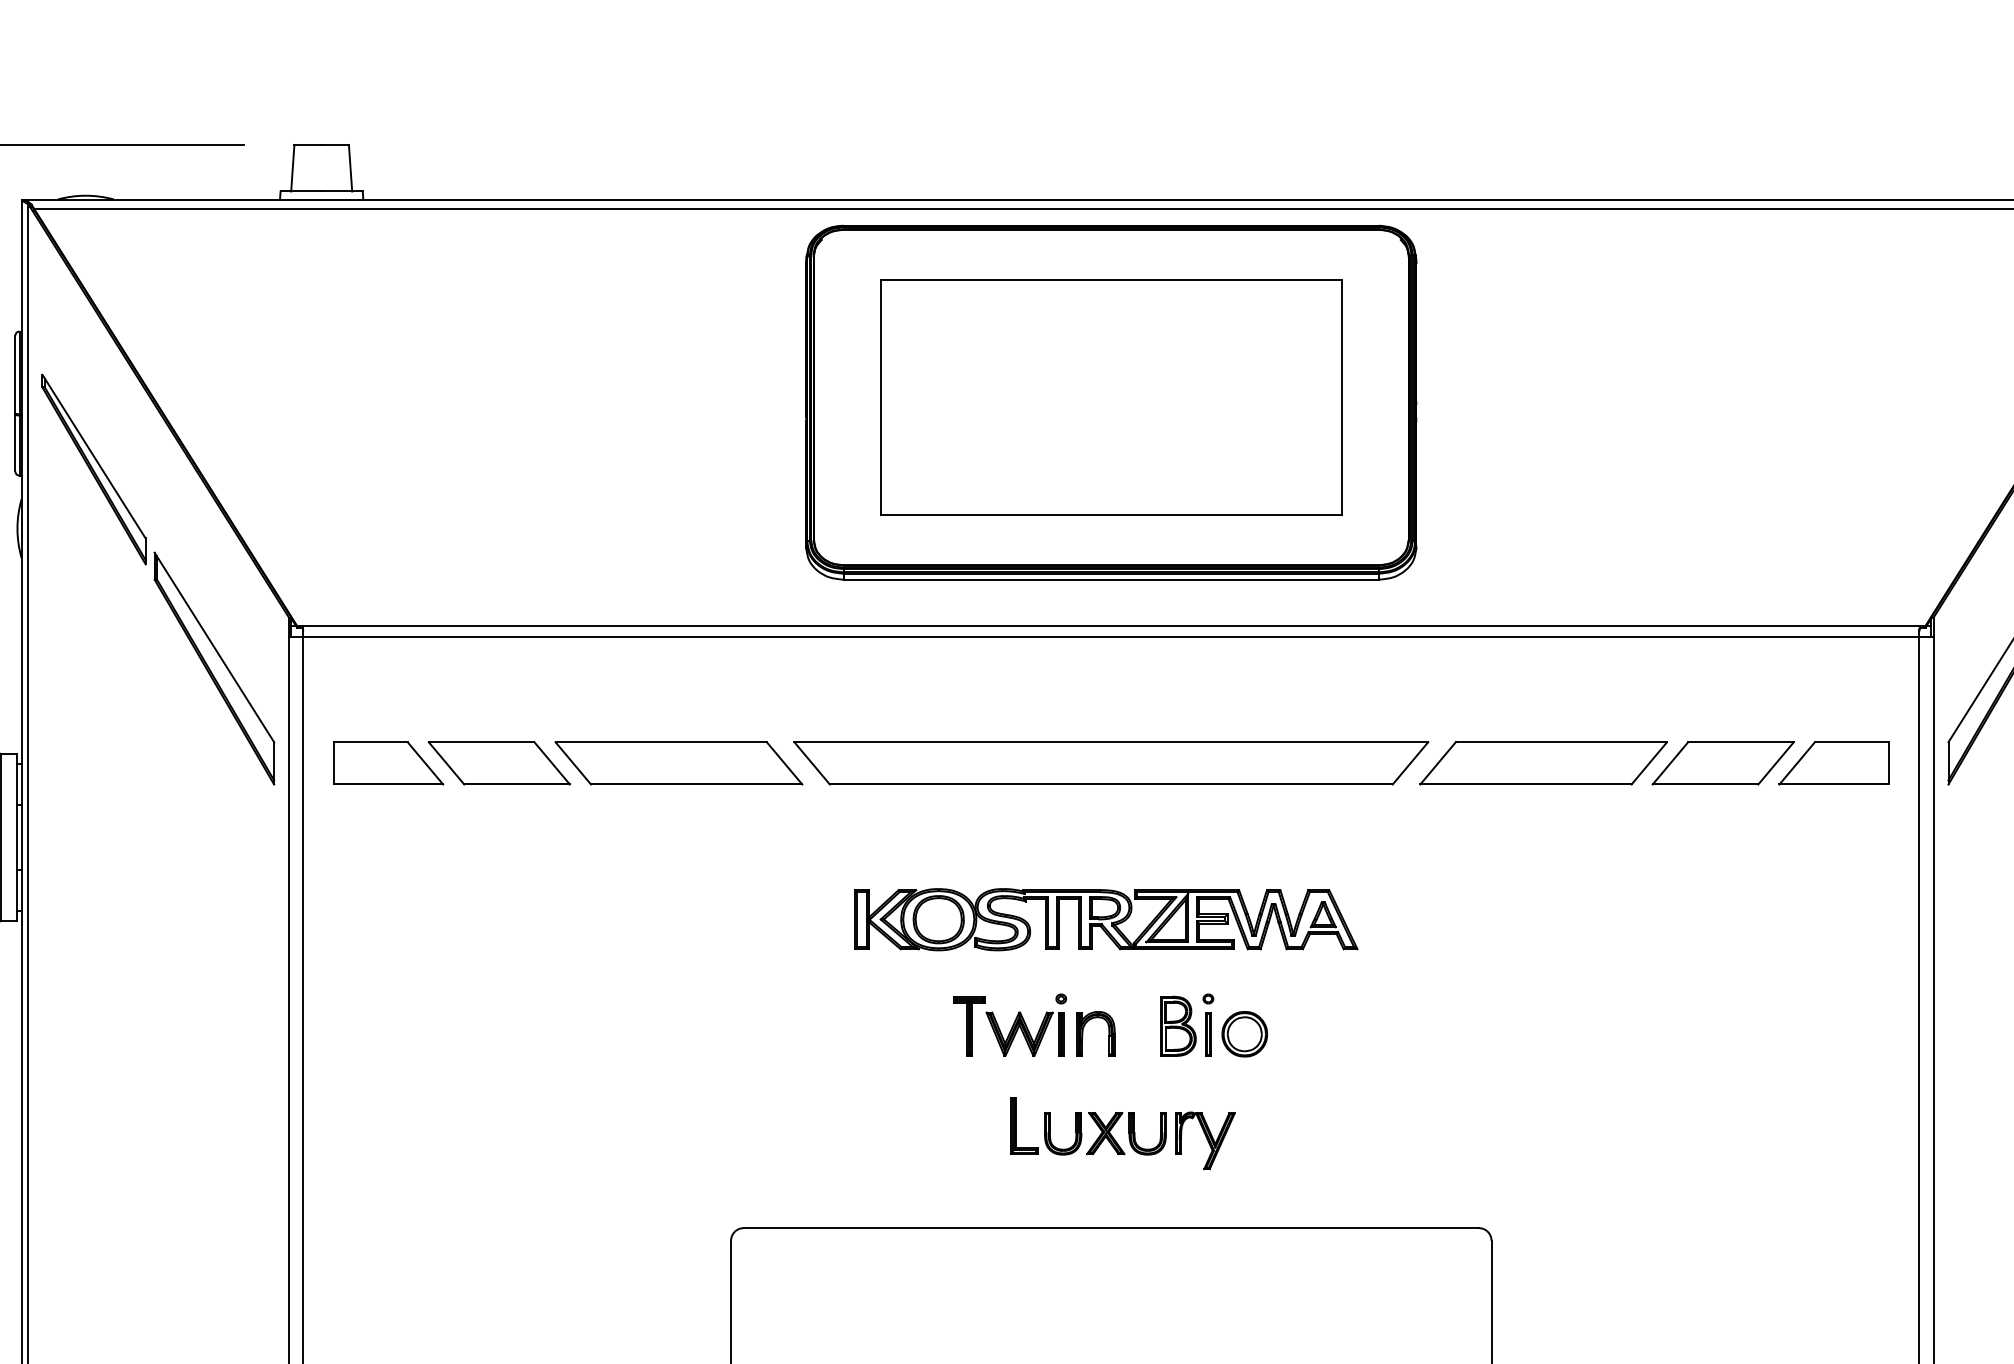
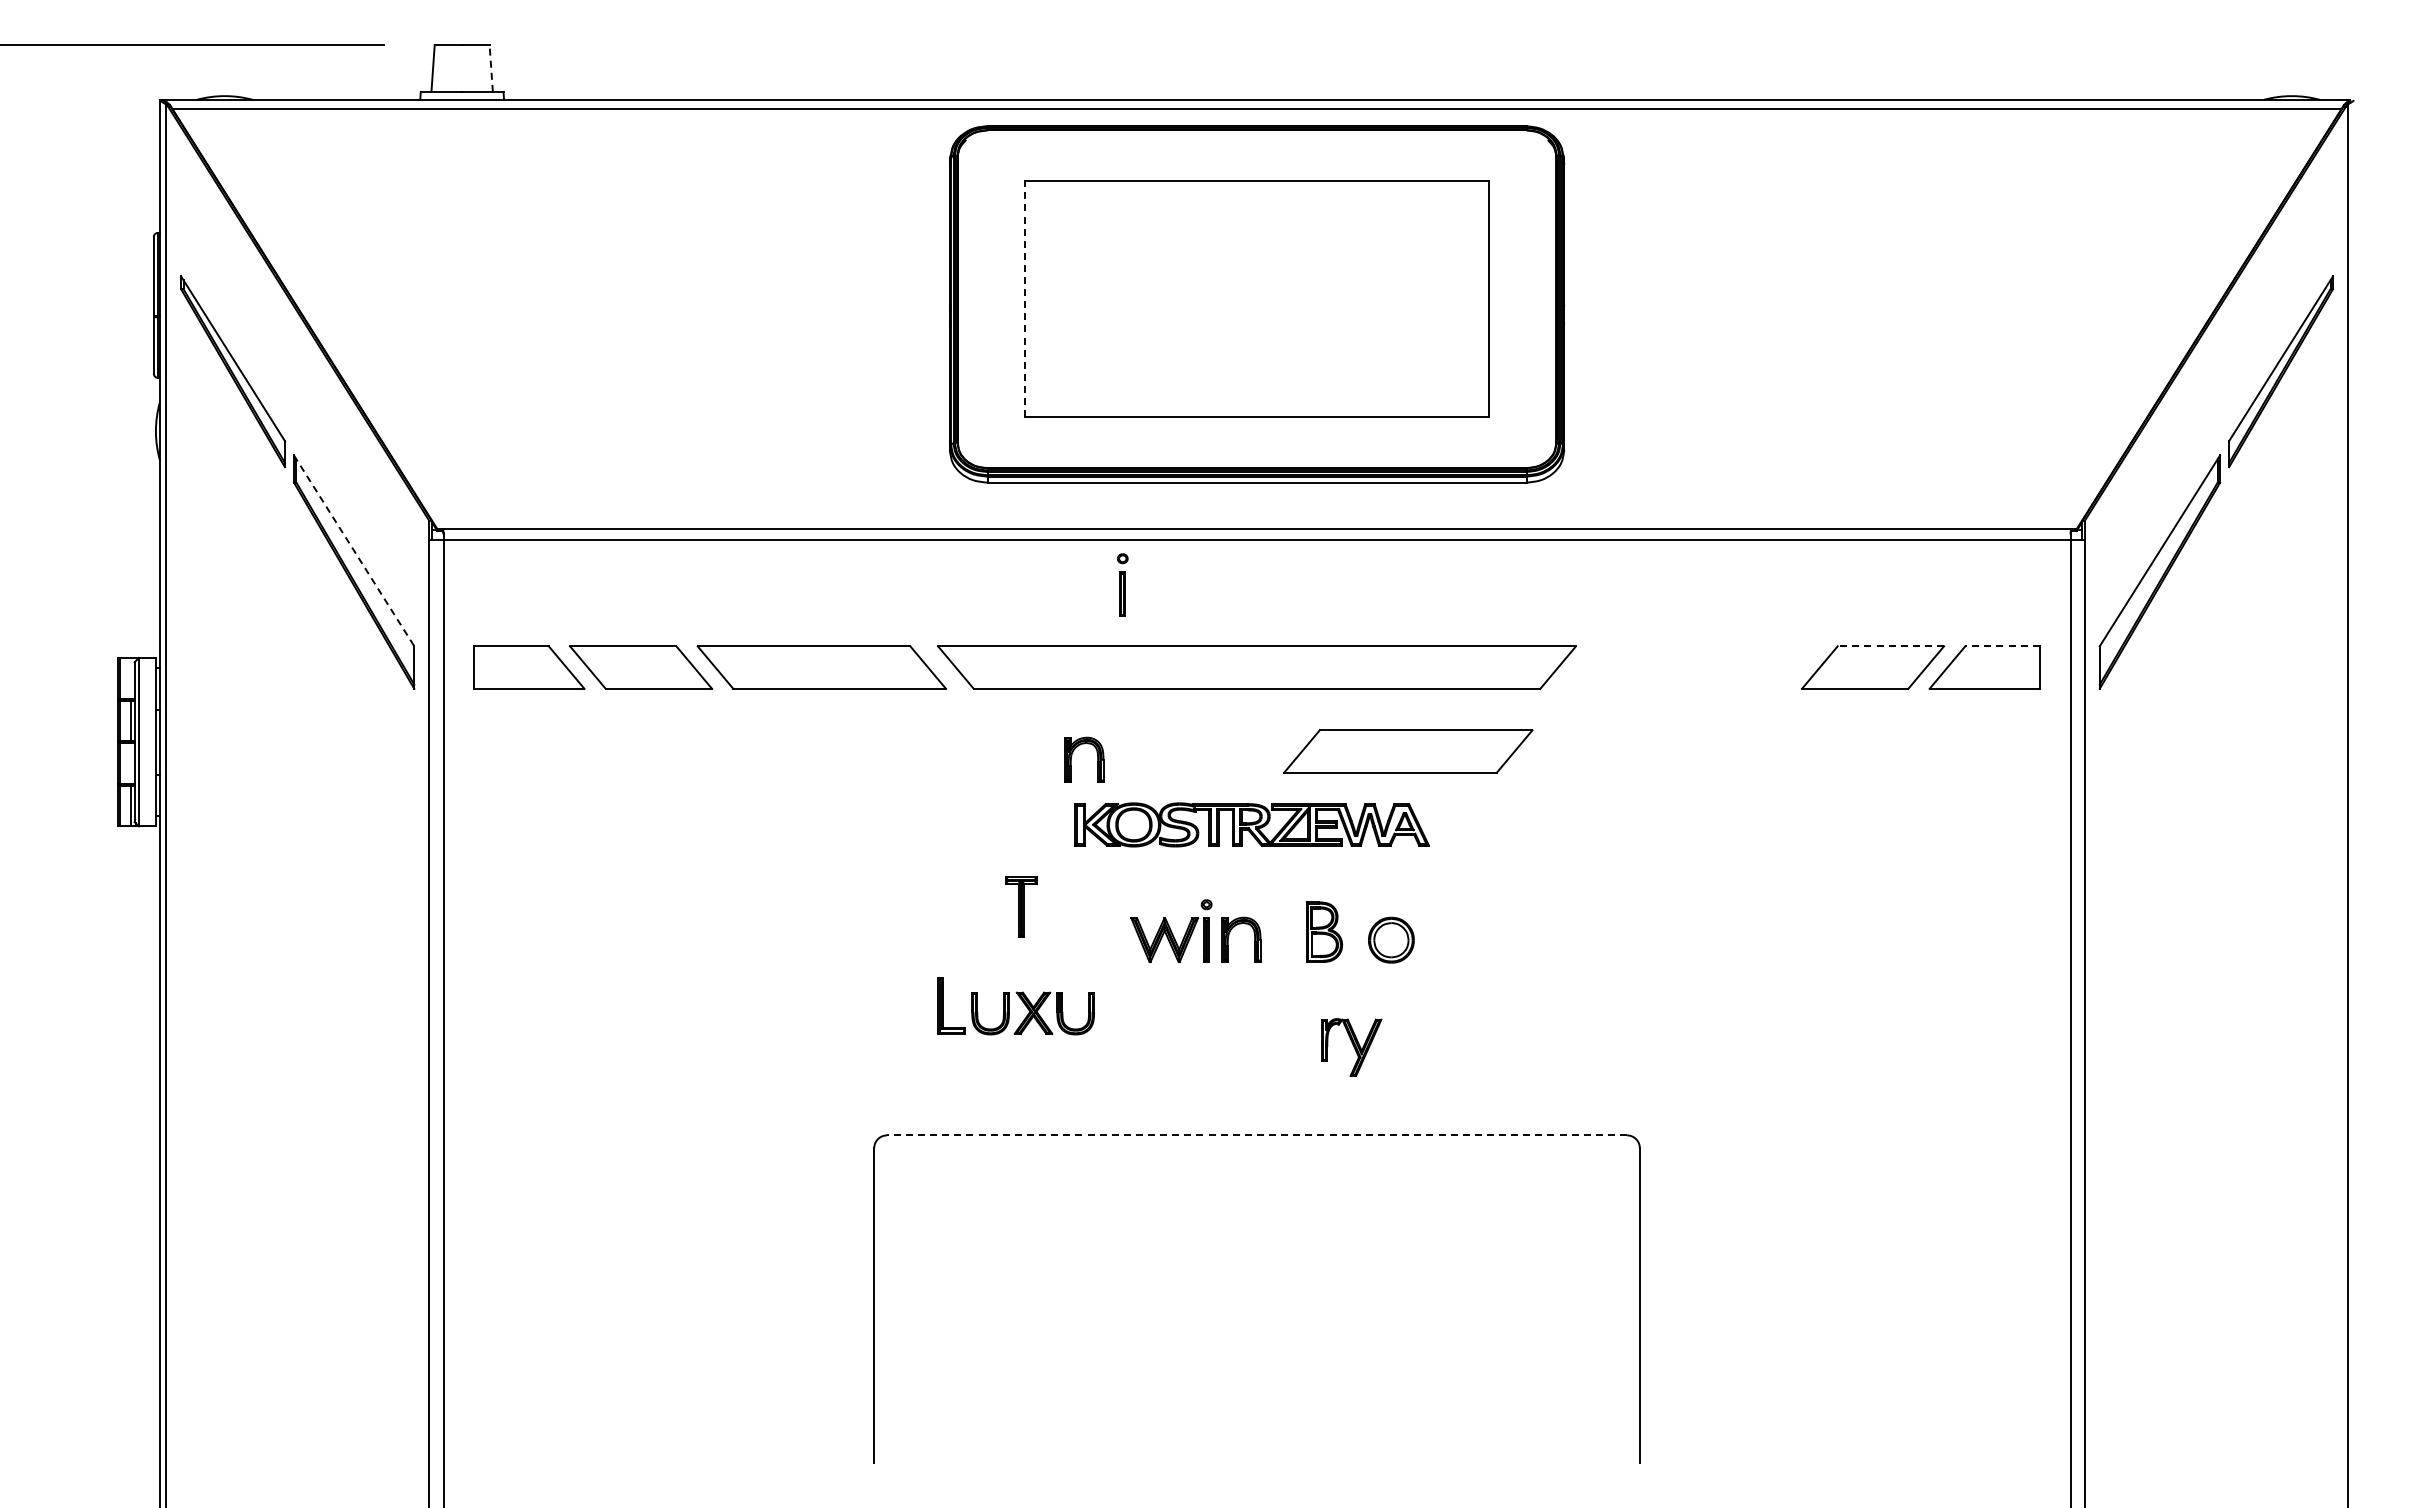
line: (350, 167) -> (491, 67), solid -> dashed
line: (881, 397) -> (1025, 299), solid -> dashed
line: (214, 647) -> (354, 550), solid -> dashed
line: (1740, 742) -> (1890, 646), solid -> dashed
line: (1851, 742) -> (2002, 646), solid -> dashed
part: (1543, 763) -> (1408, 751), moved
part: (927, 851) -> (1072, 756), added
part: (1105, 919) -> (1251, 824), size x0.7
part: (1208, 1024) -> (1122, 584), moved
part: (969, 1025) -> (1021, 906), moved
part: (1087, 1126) -> (1015, 1006), moved
line: (1110, 1228) -> (1256, 1135), solid -> dashed

